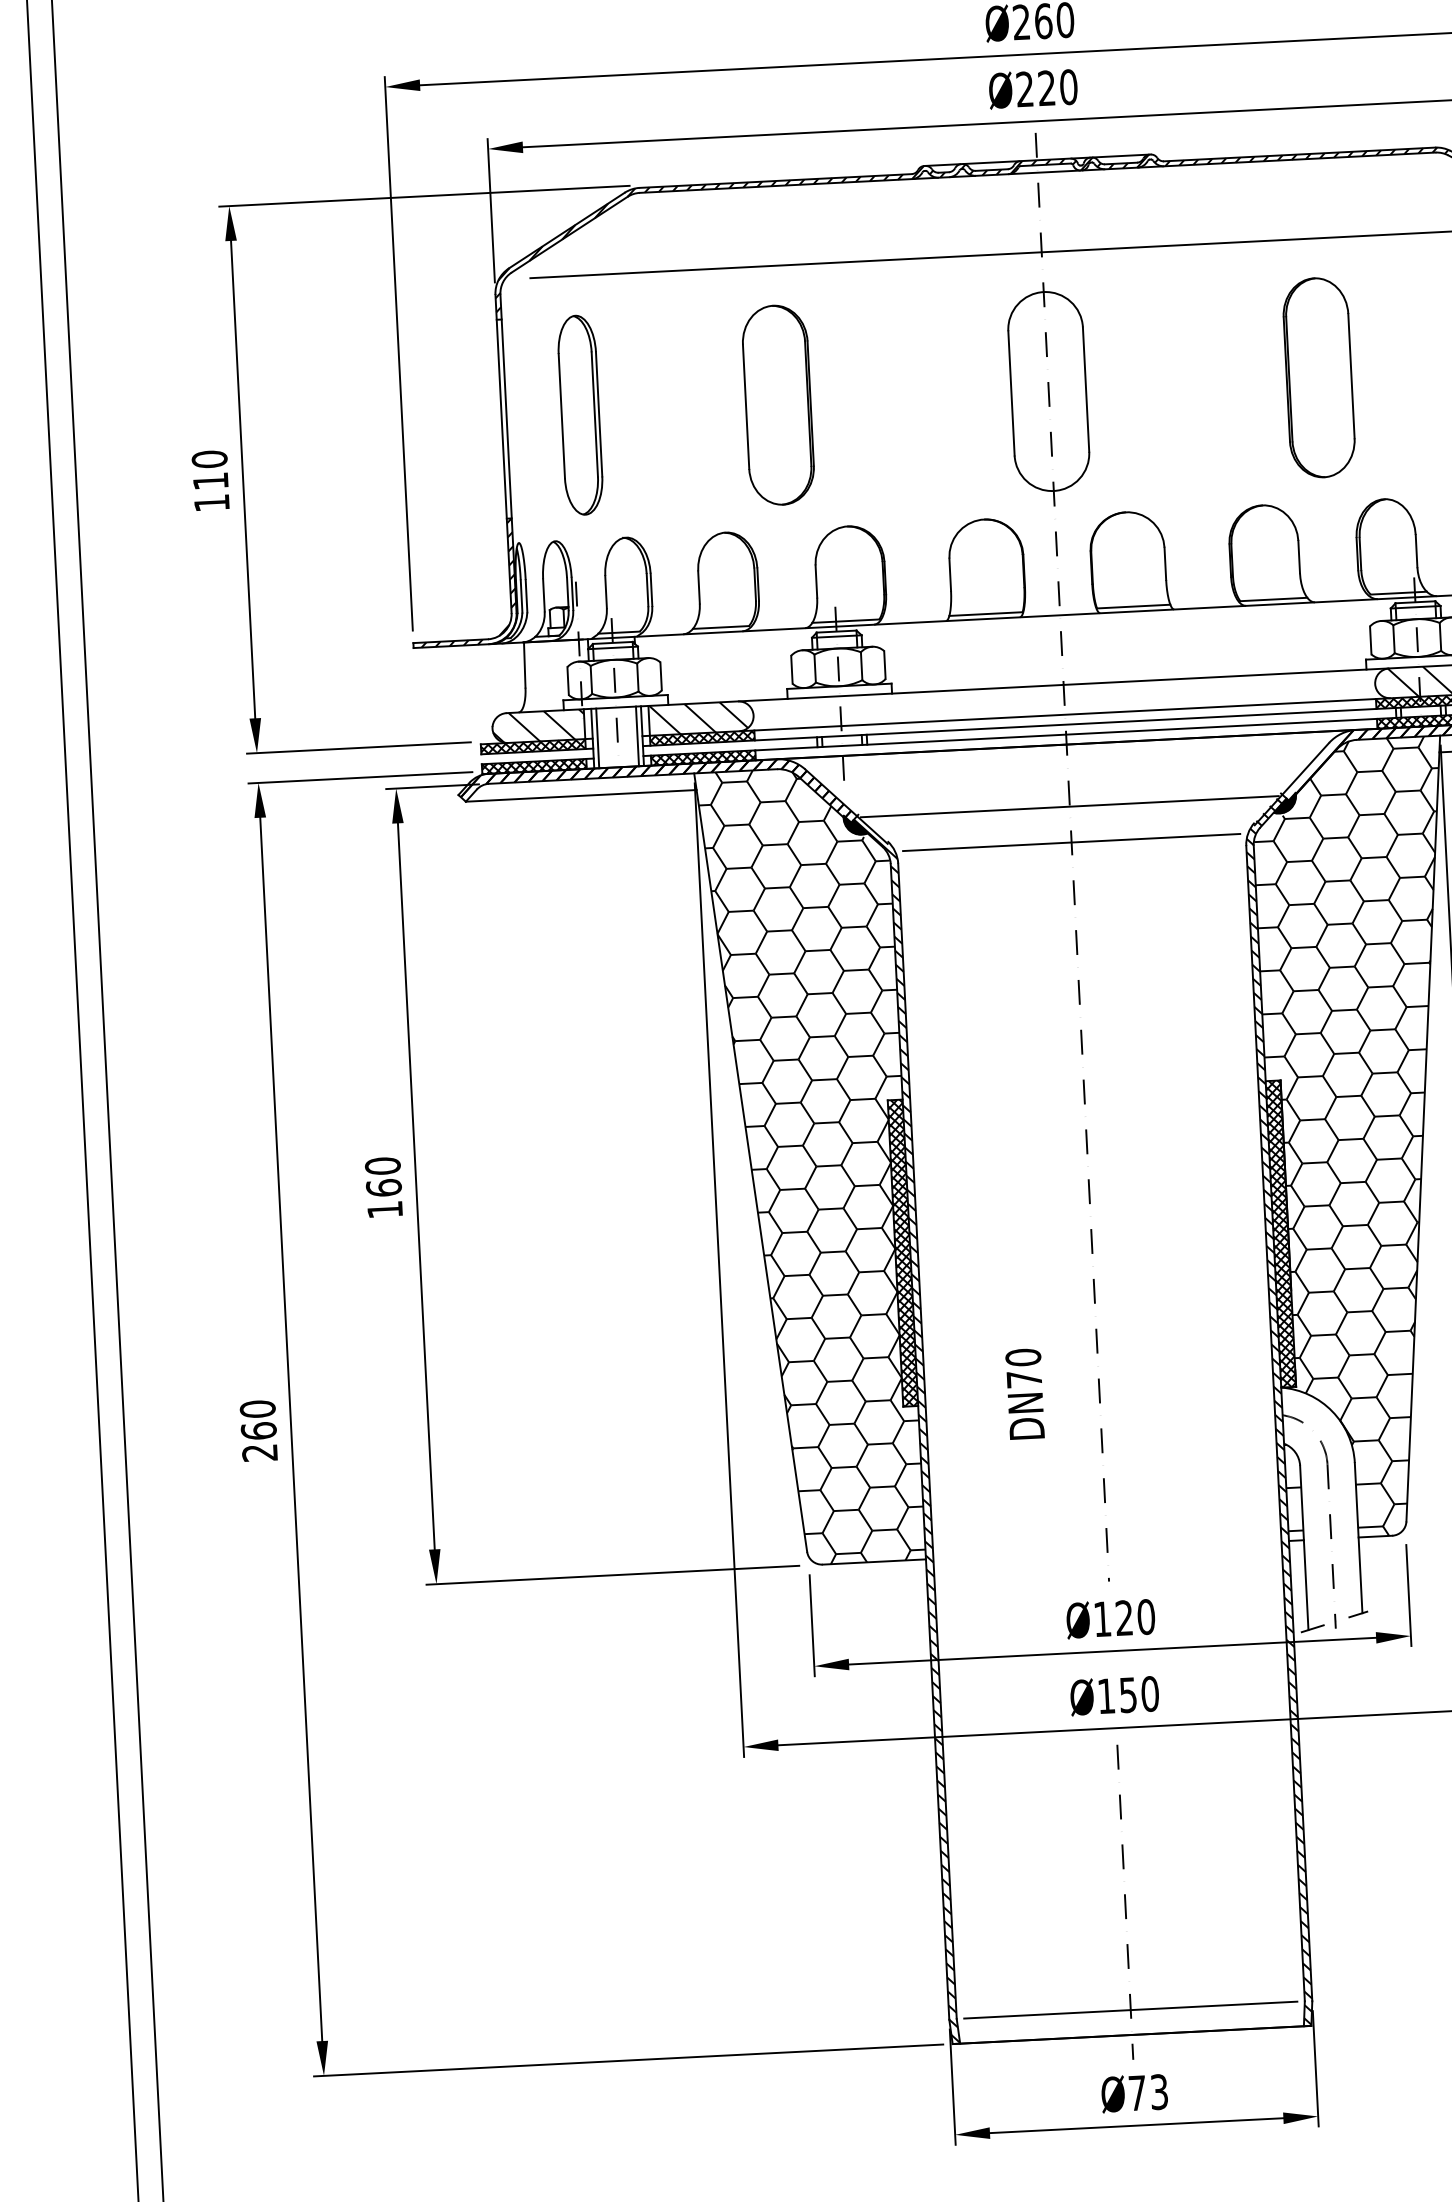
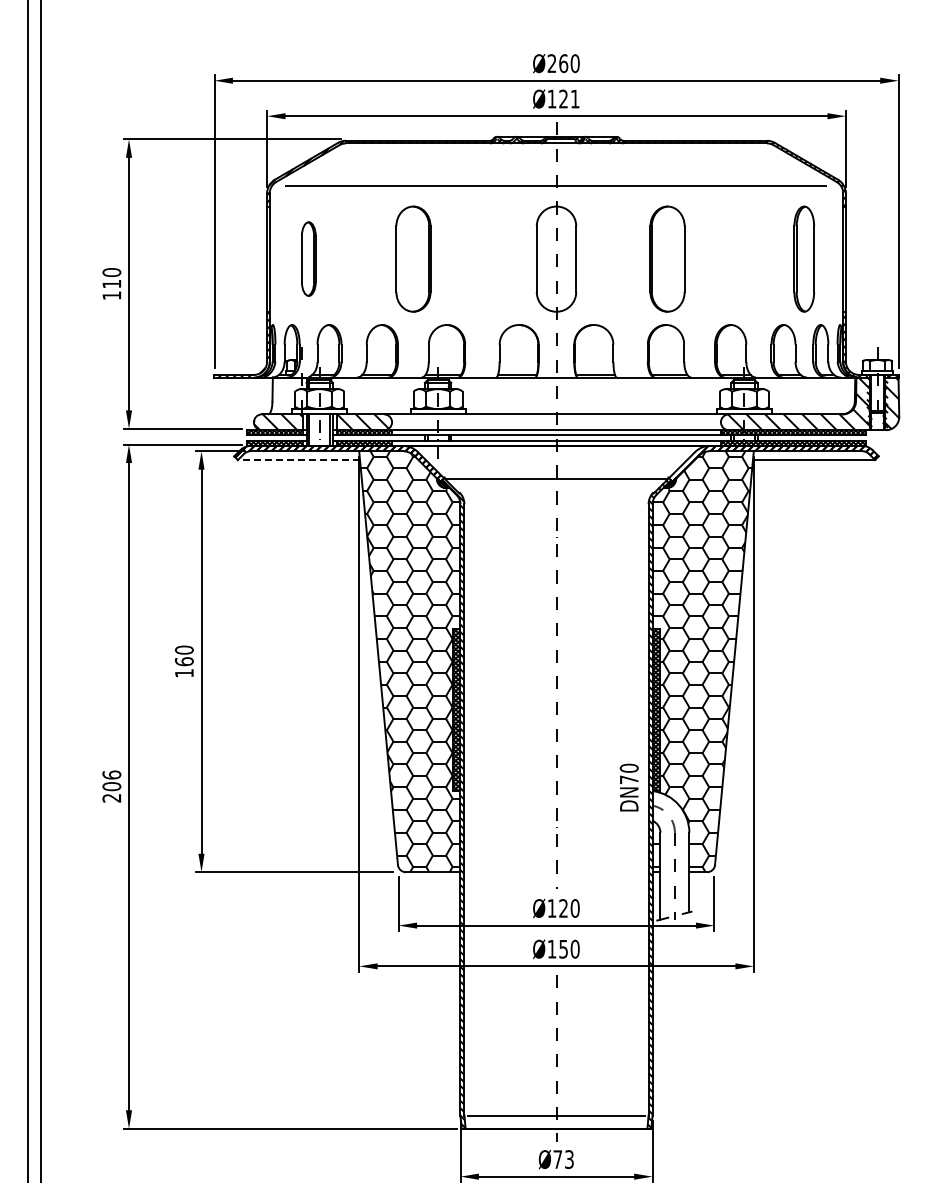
text: (1046, 87) -> (563, 98), Ø220 -> Ø121
part: (1318, 376) -> (667, 258), moved
part: (579, 414) -> (308, 258), size x0.7
line: (580, 796) -> (298, 460), solid -> dashed
line: (1071, 841) -> (556, 497), removed
text: (1023, 1393) -> (628, 787), moved
text: (257, 1419) -> (111, 780), 260 -> 206

